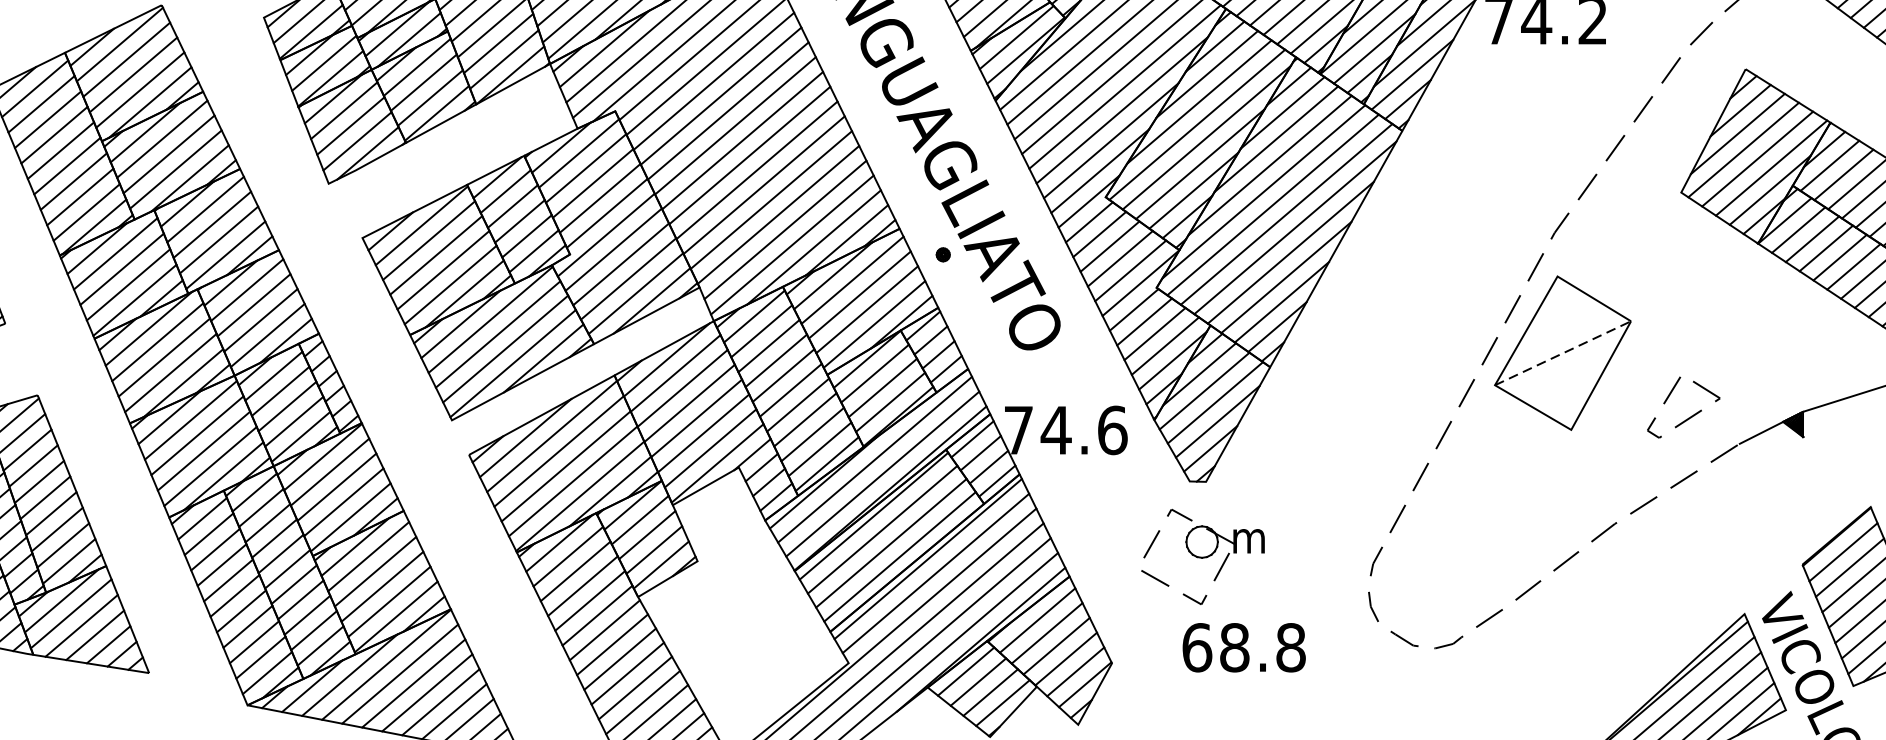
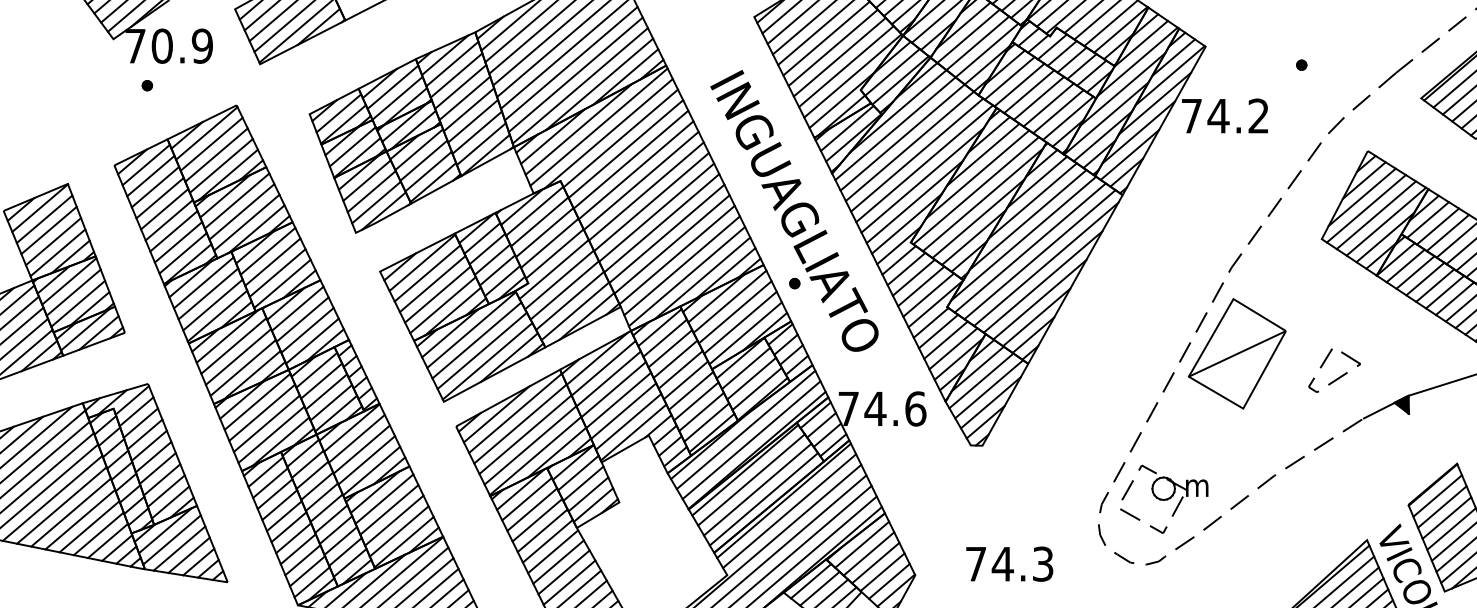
line: (1563, 352) -> (1237, 353), dashed -> solid
part: (1690, 415) -> (1339, 376), moved
part: (1203, 555) -> (1164, 498), moved
text: (1243, 646) -> (1009, 563), 68.8 -> 74.3

